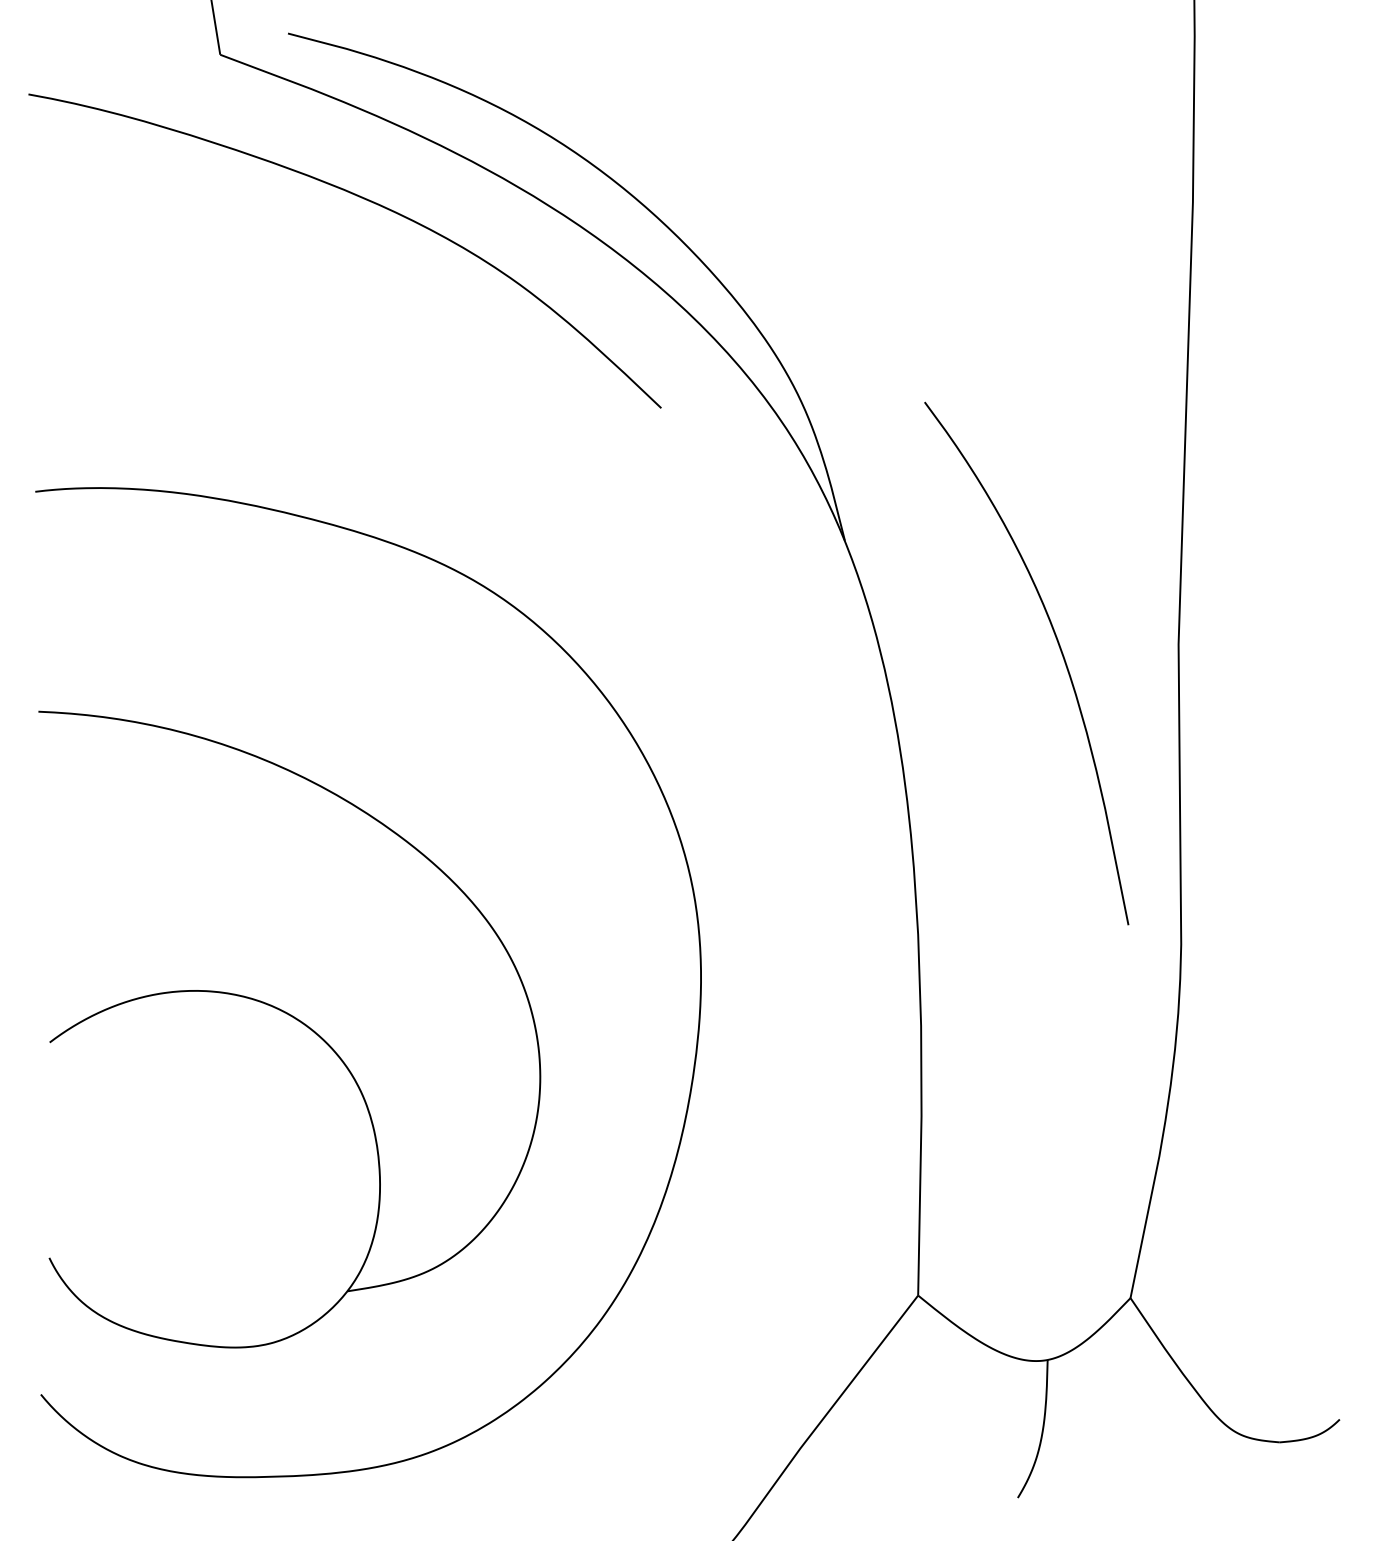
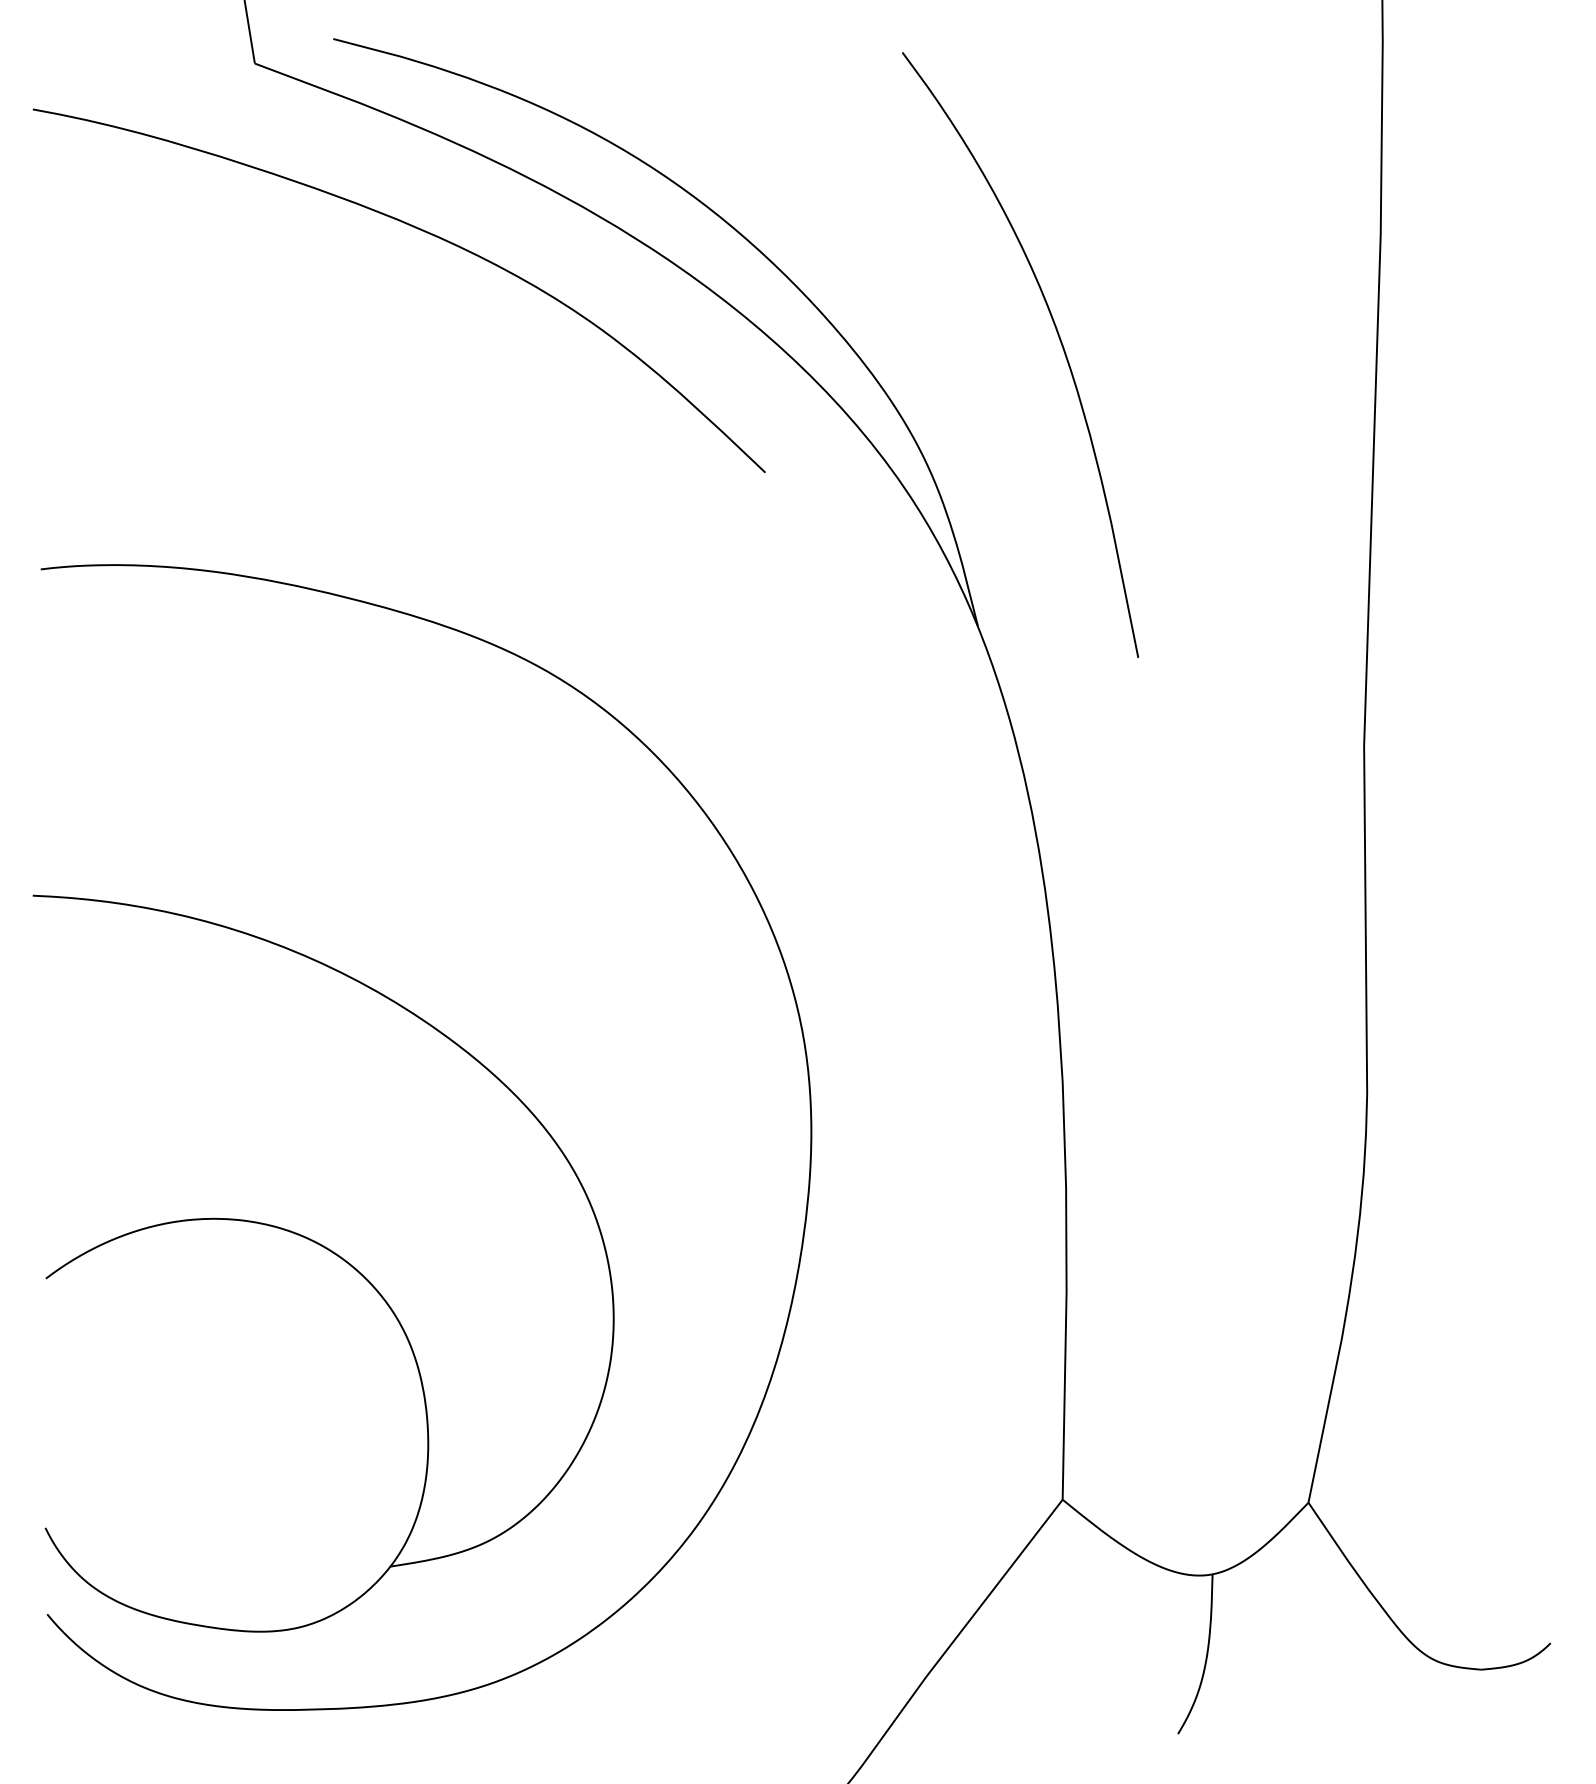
curve: (1059, 649) -> (1058, 338), moved
part: (296, 1020) -> (331, 1253), moved

